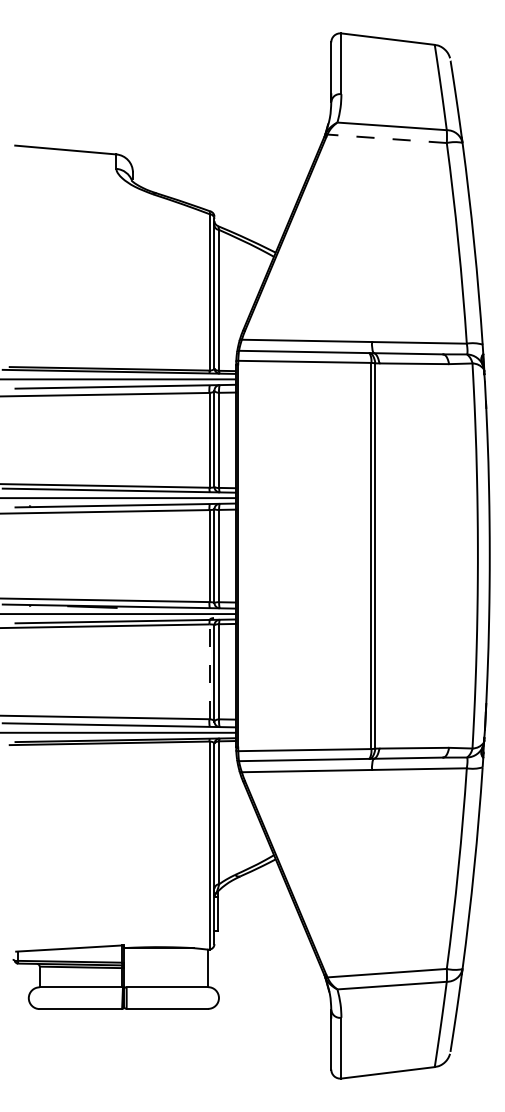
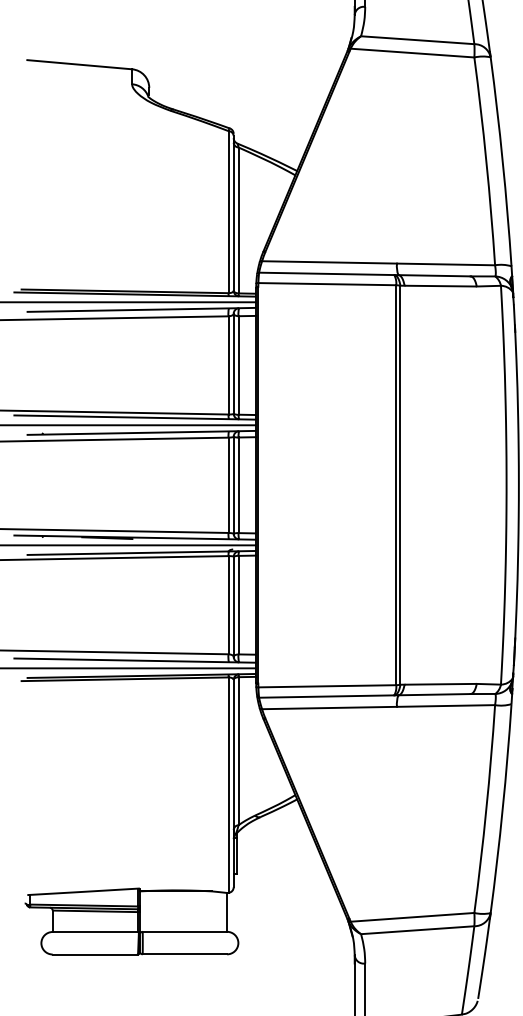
line: (387, 138) -> (412, 52), dashed -> solid
line: (209, 671) -> (228, 604), dashed -> solid

